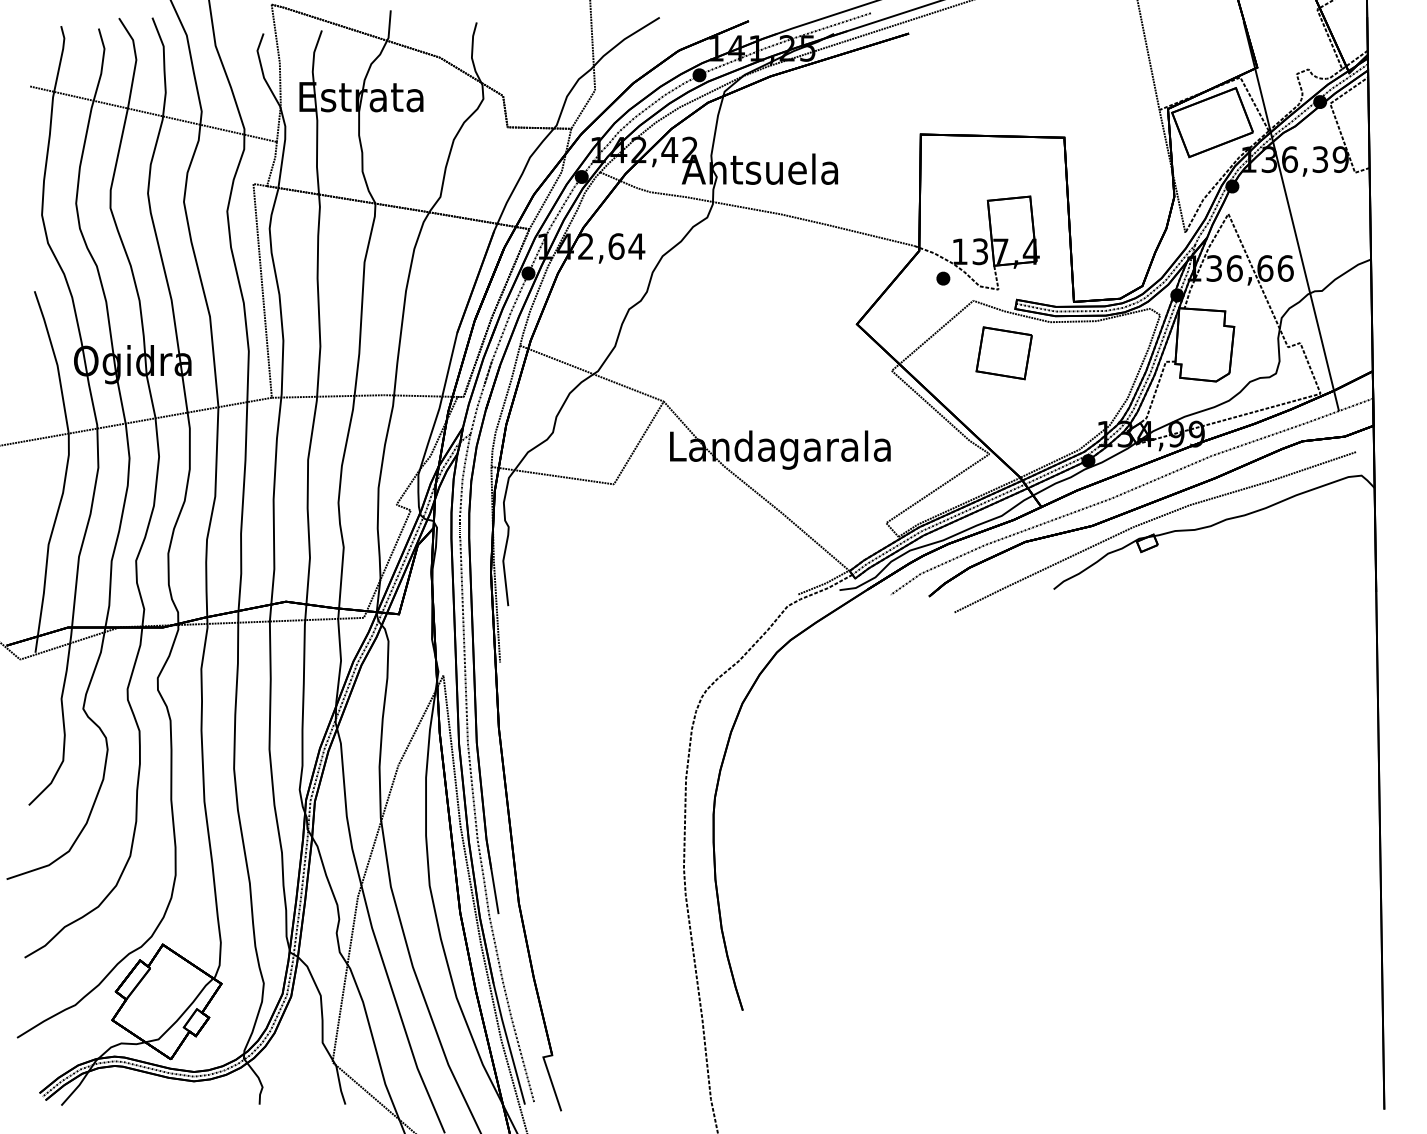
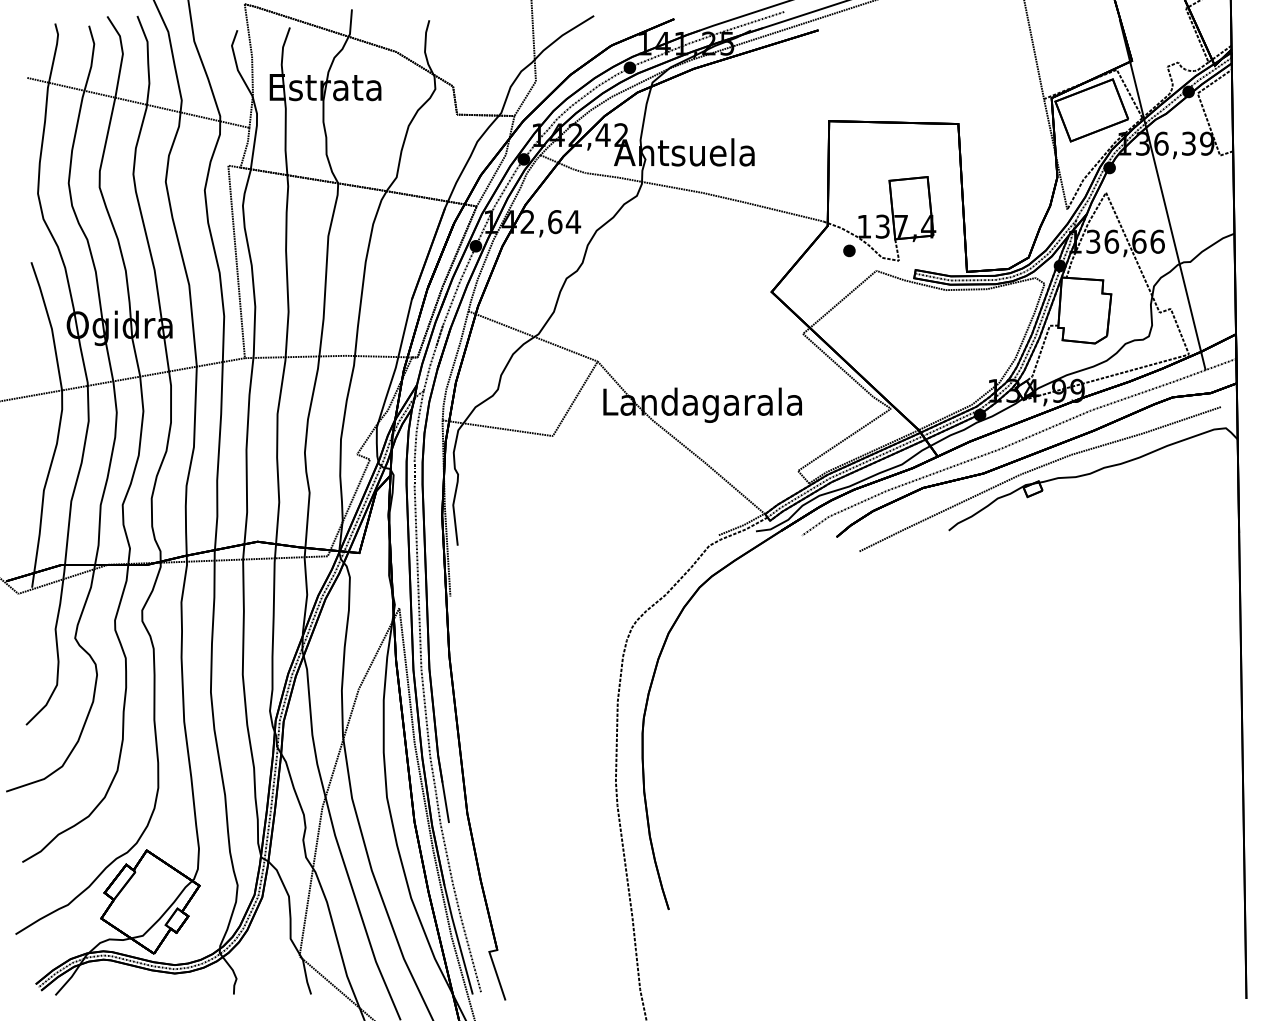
part: (1003, 352) -> (903, 317), removed

